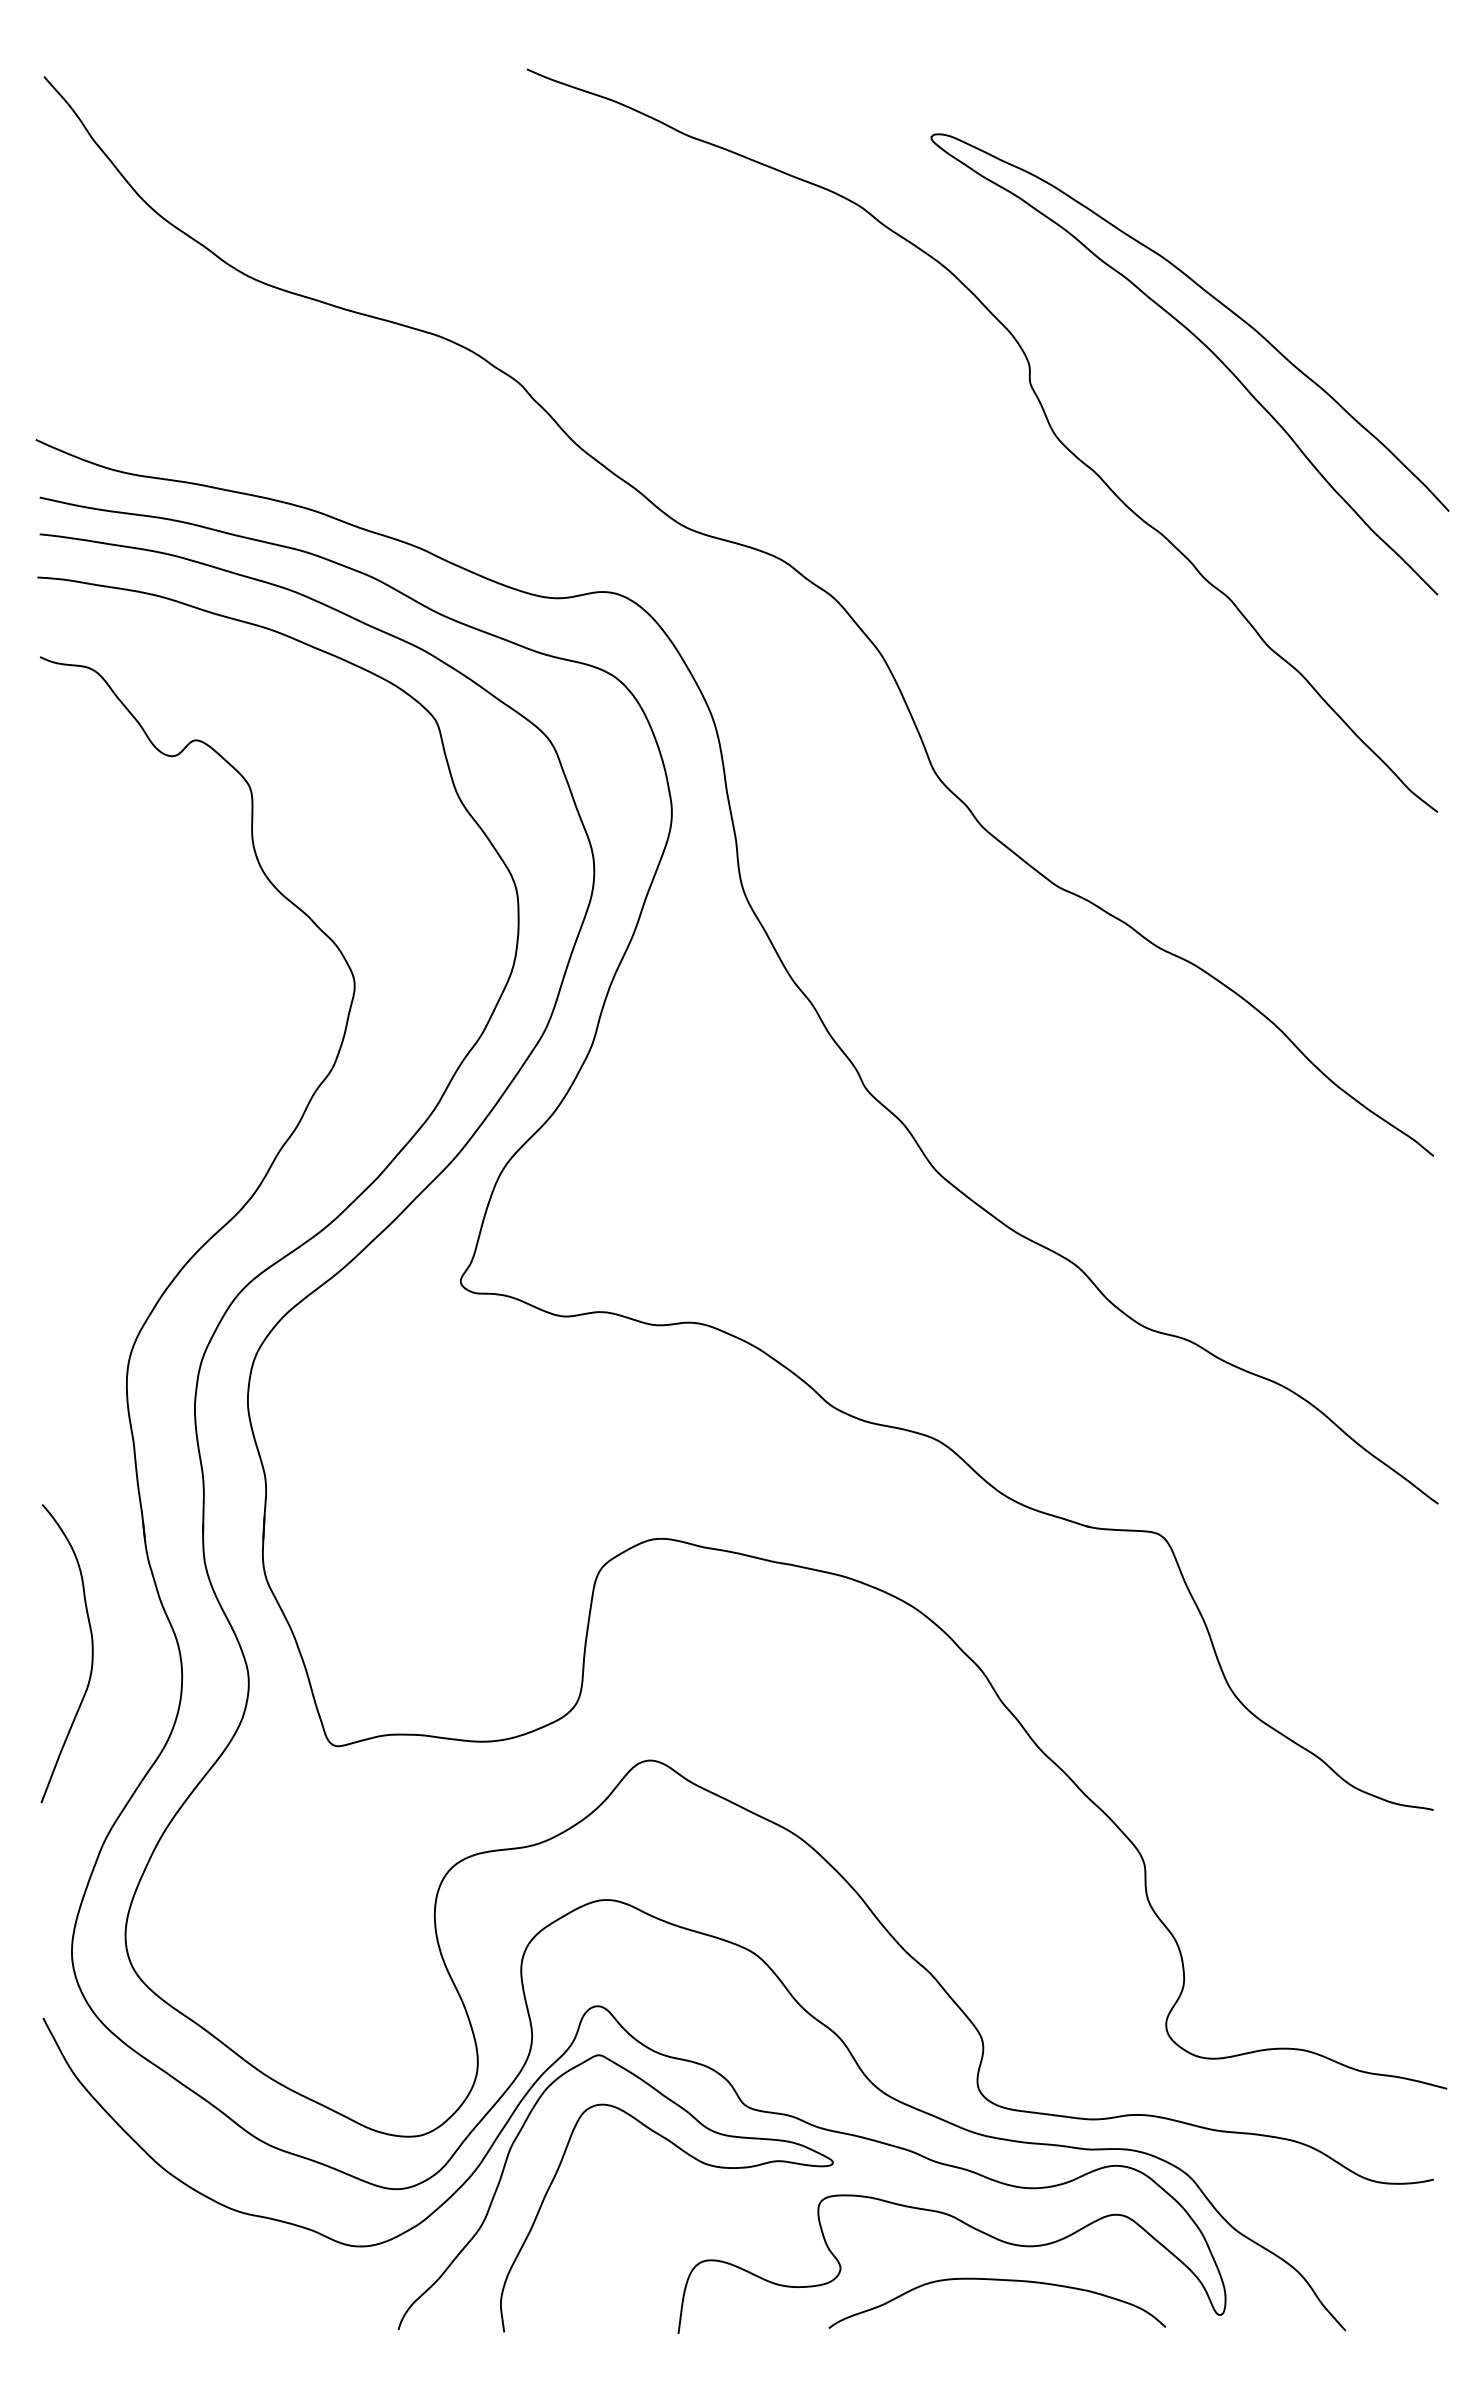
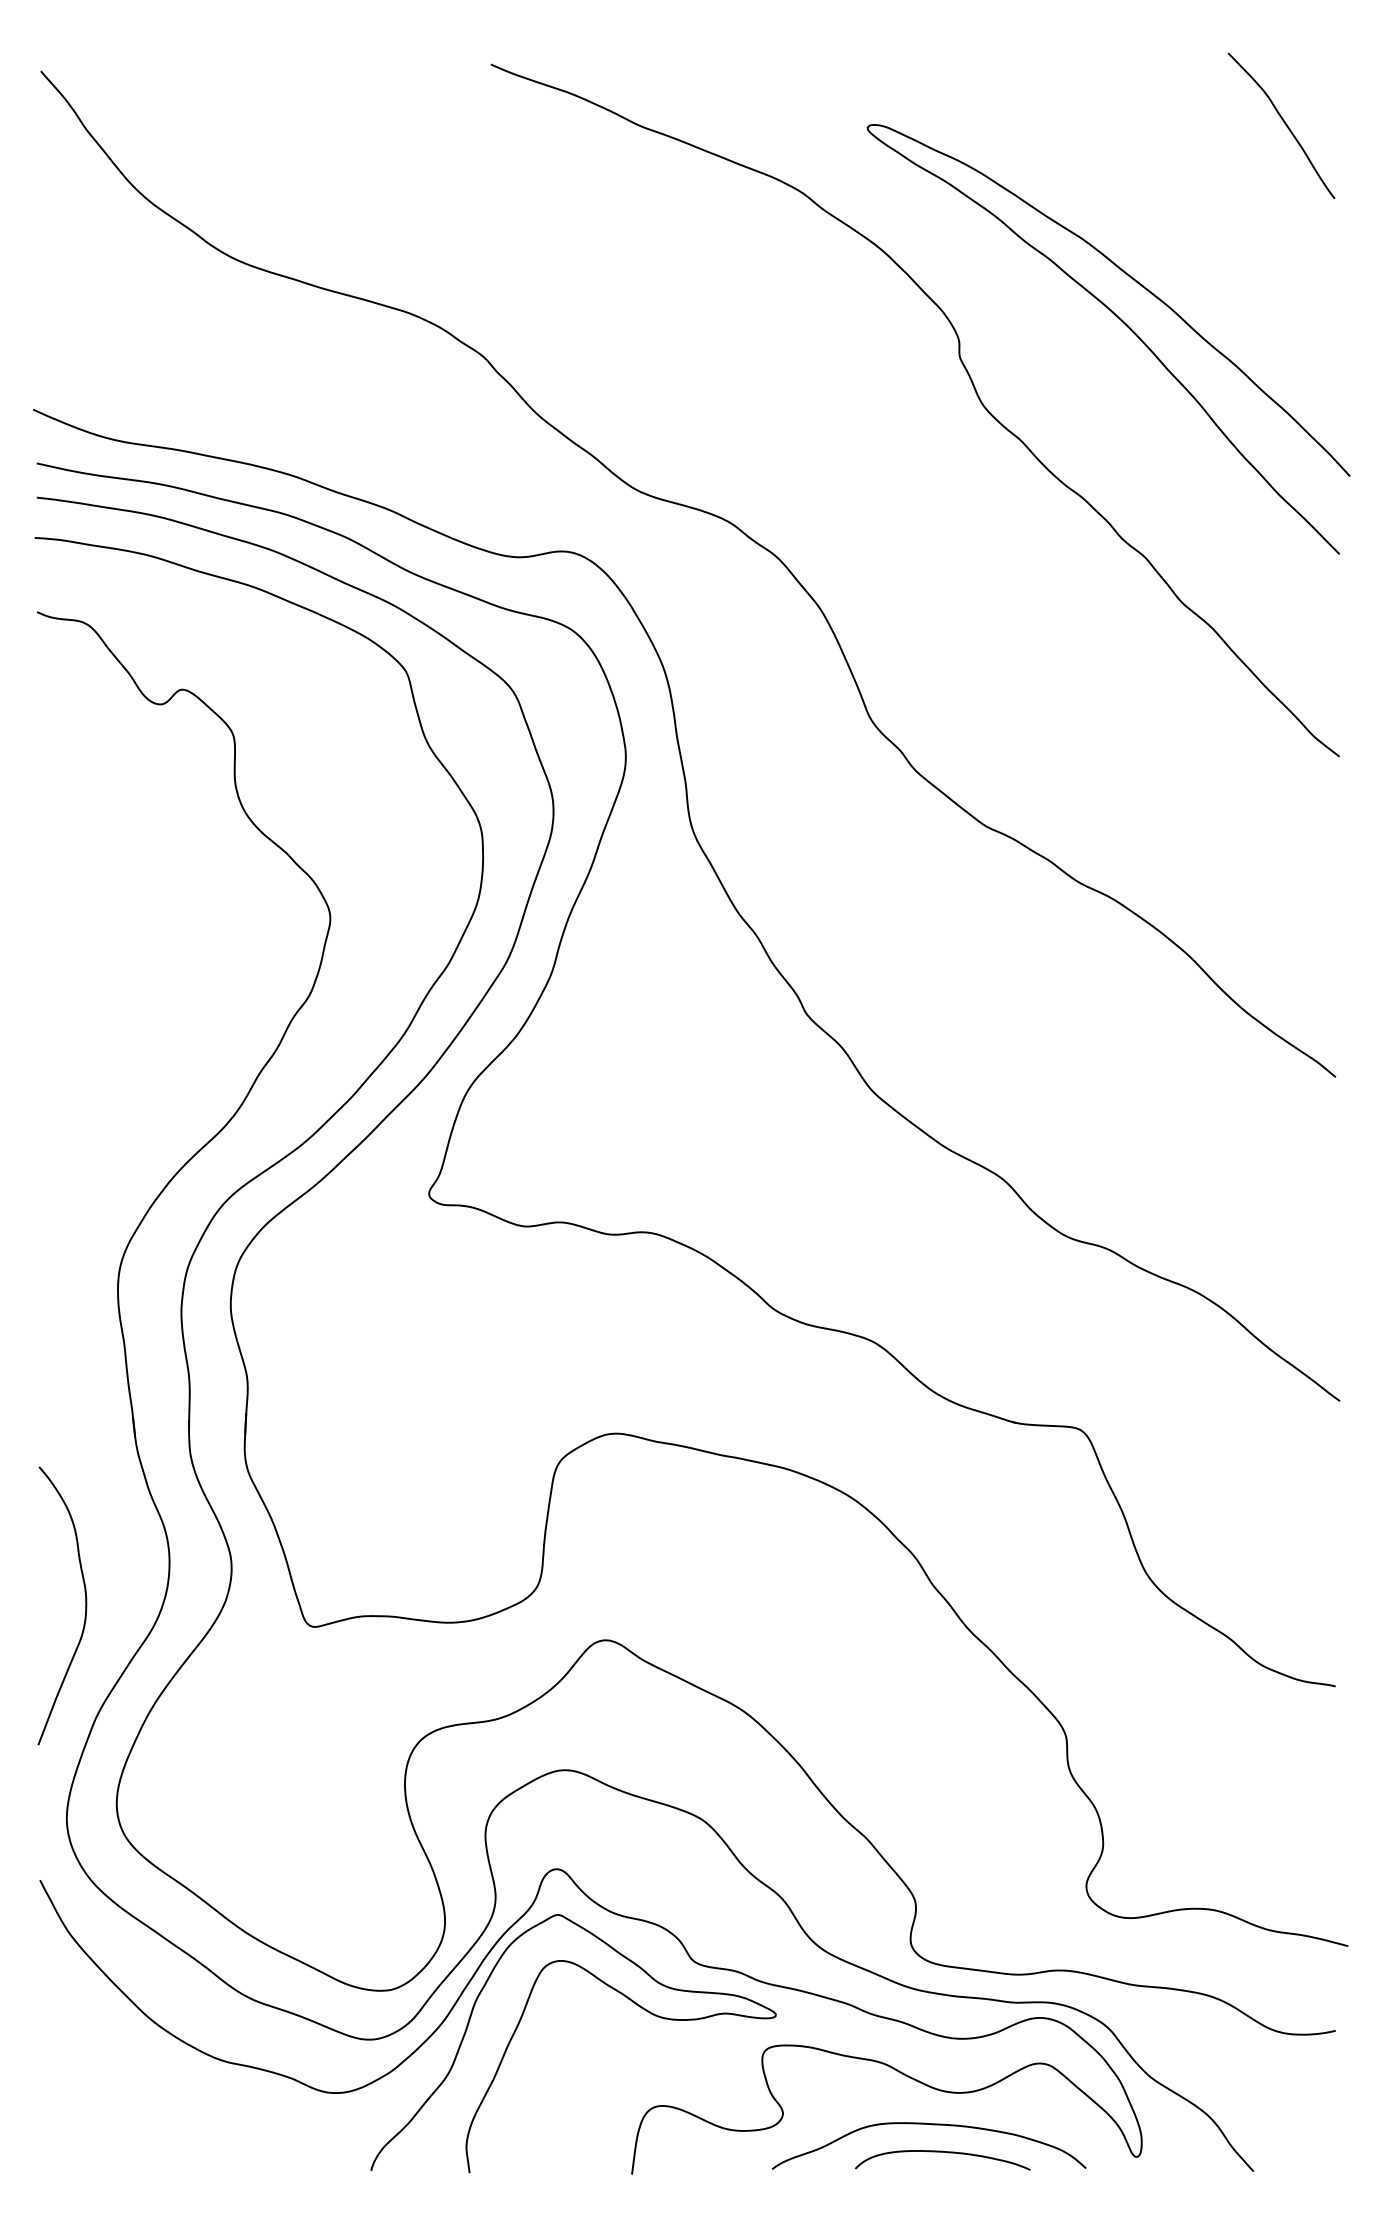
curve: (1379, 134) -> (1285, 125), added
curve: (91, 1653) -> (85, 1605), moved
curve: (1011, 2310) -> (942, 2152), added

